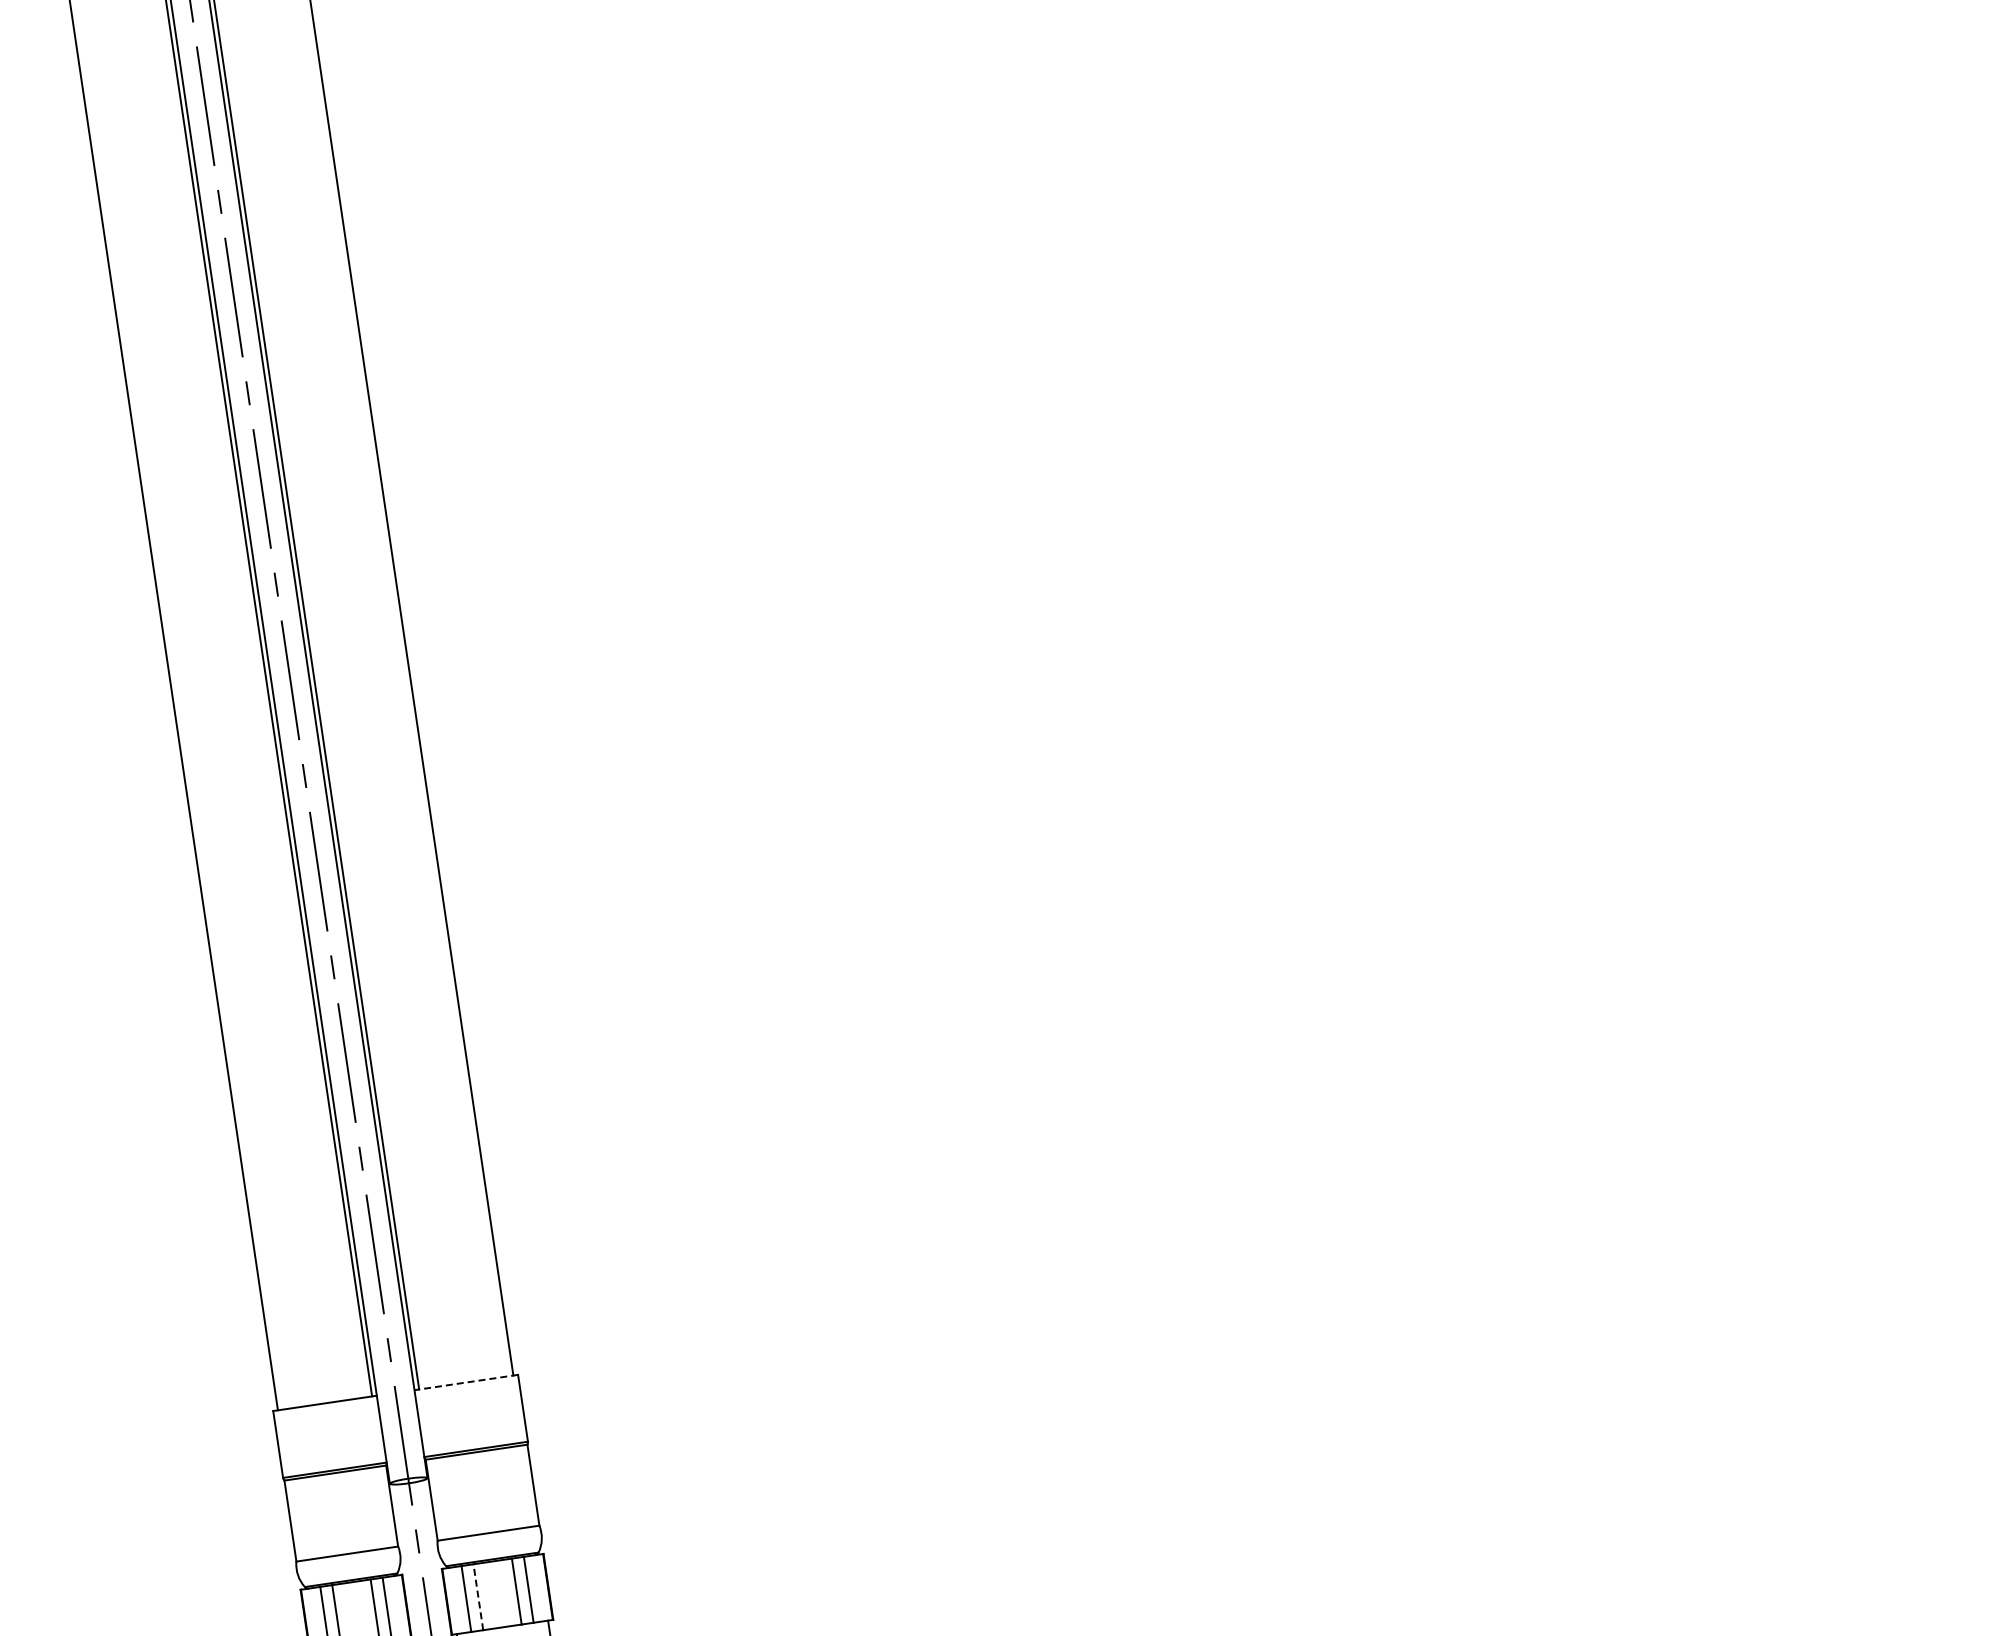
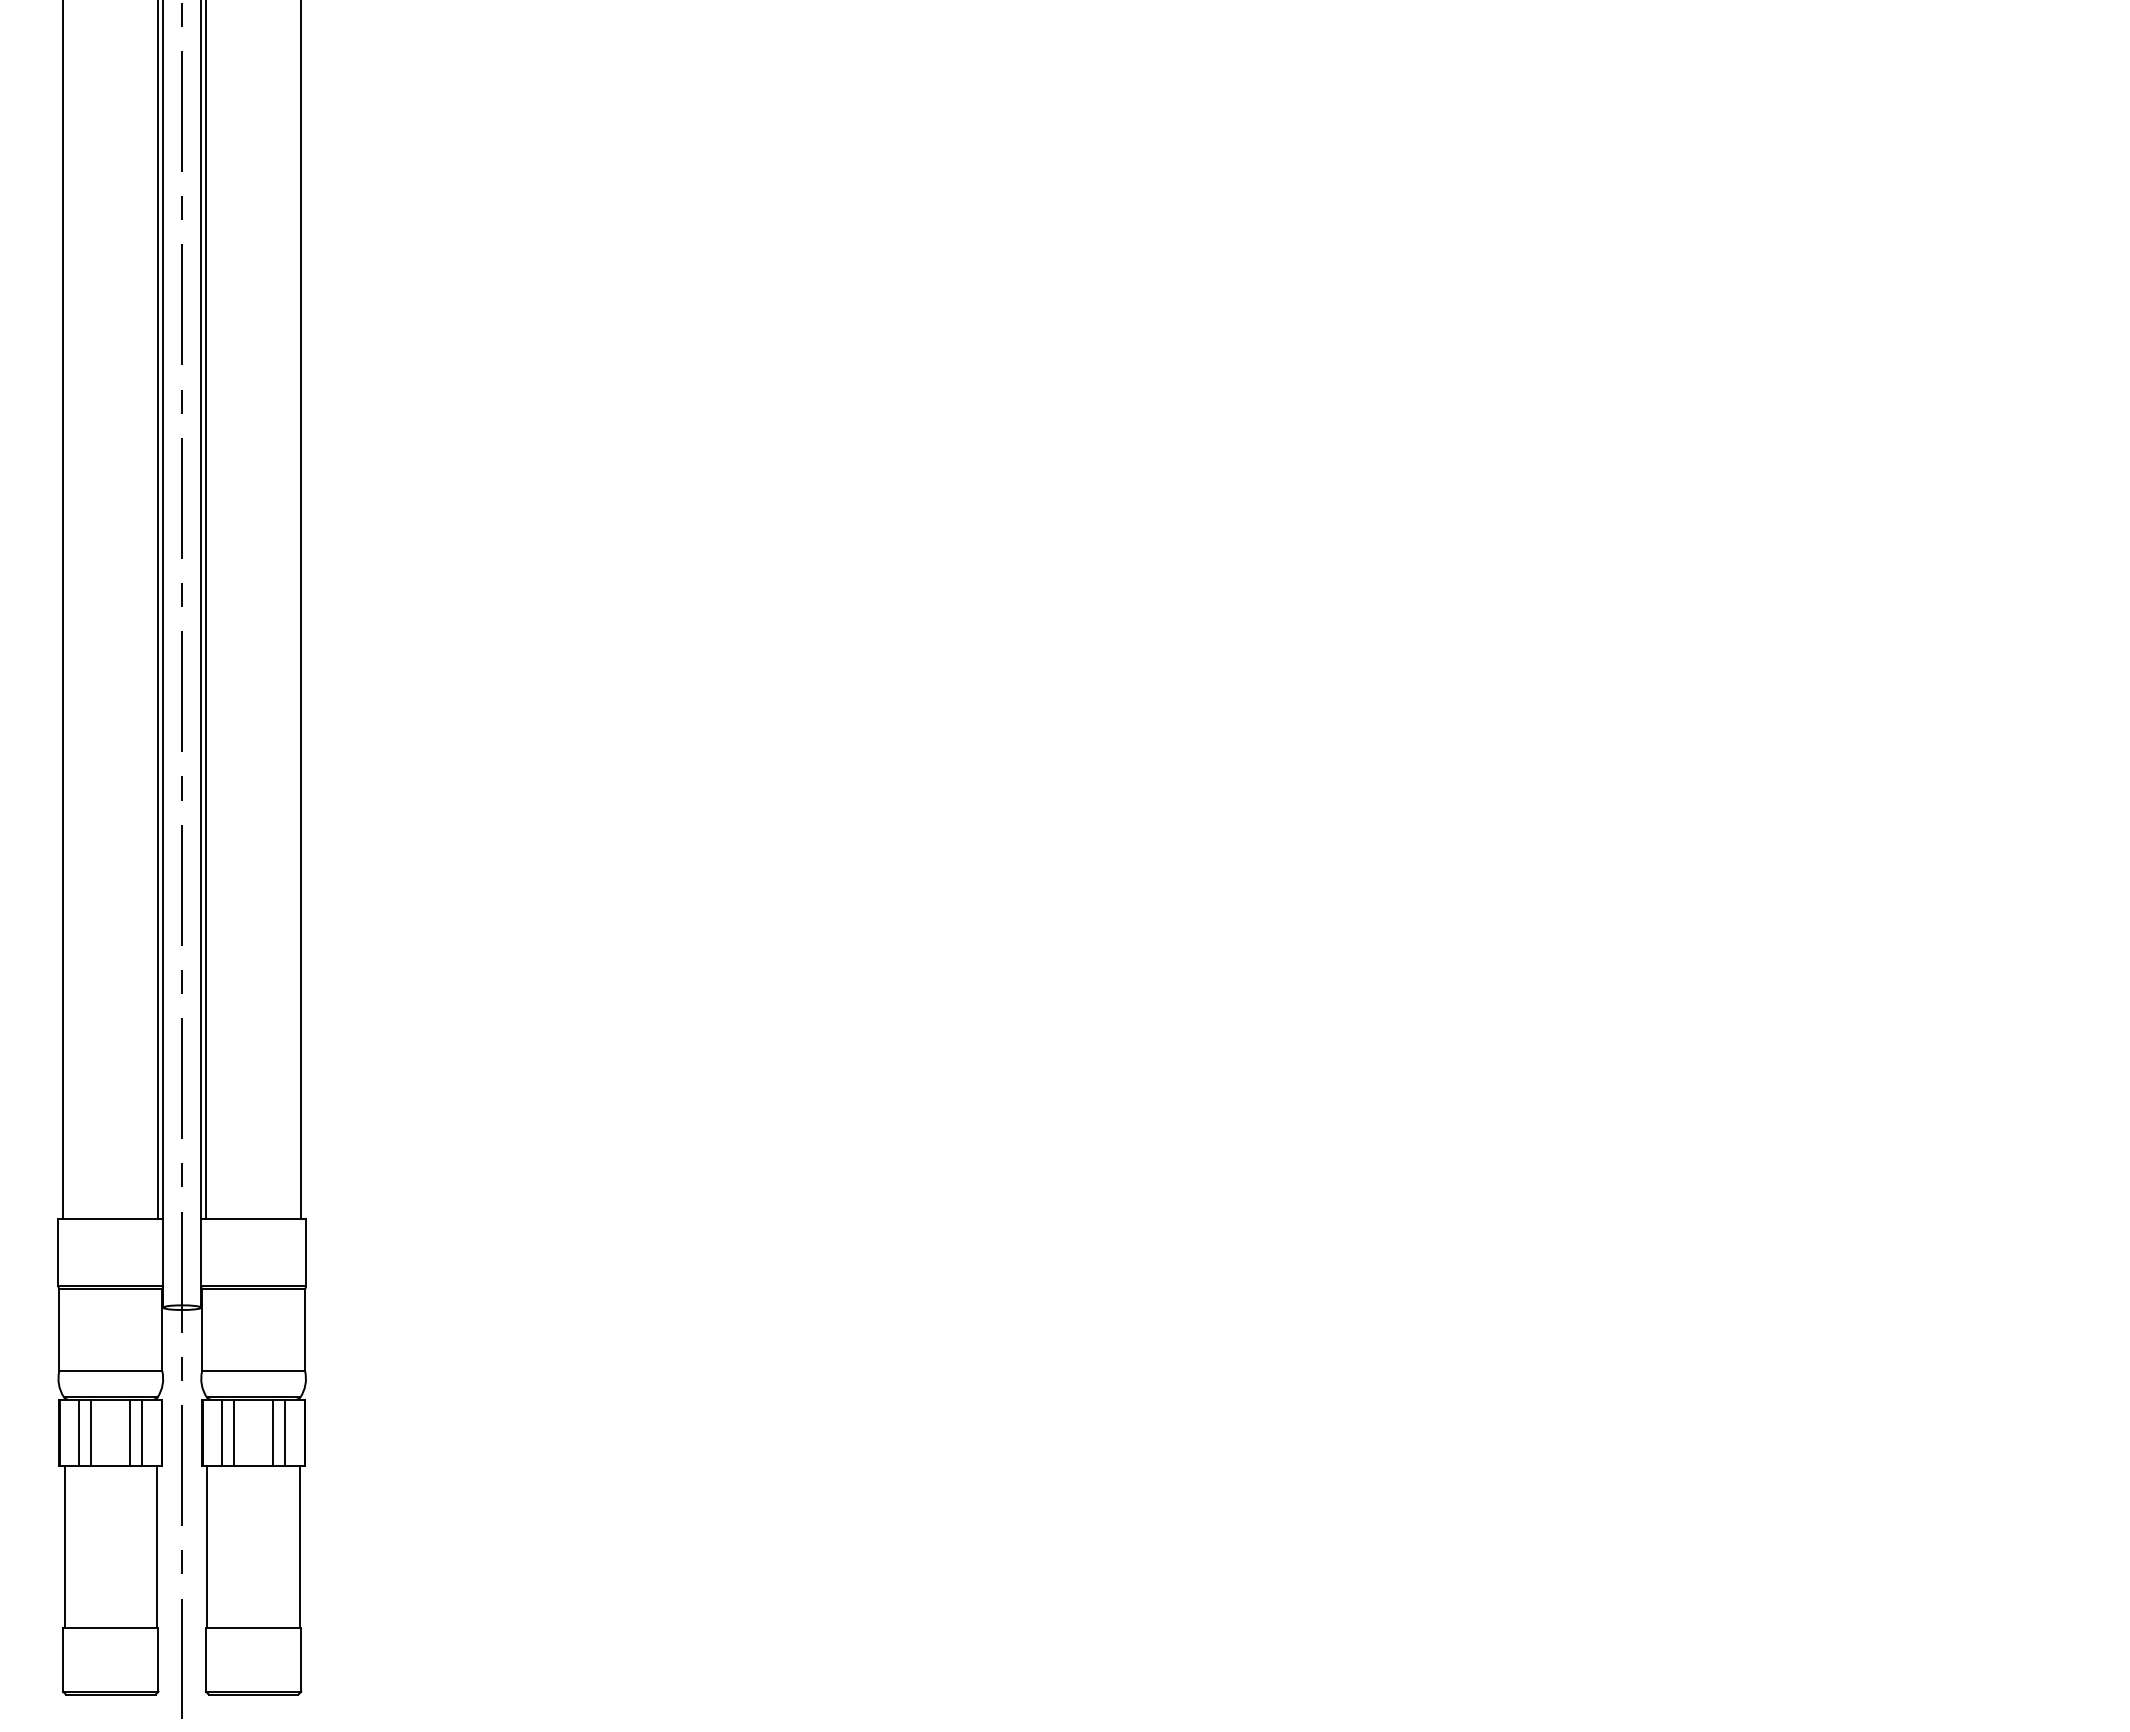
line: (466, 1382) -> (253, 1218), dashed -> solid
line: (478, 1596) -> (234, 1432), dashed -> solid

